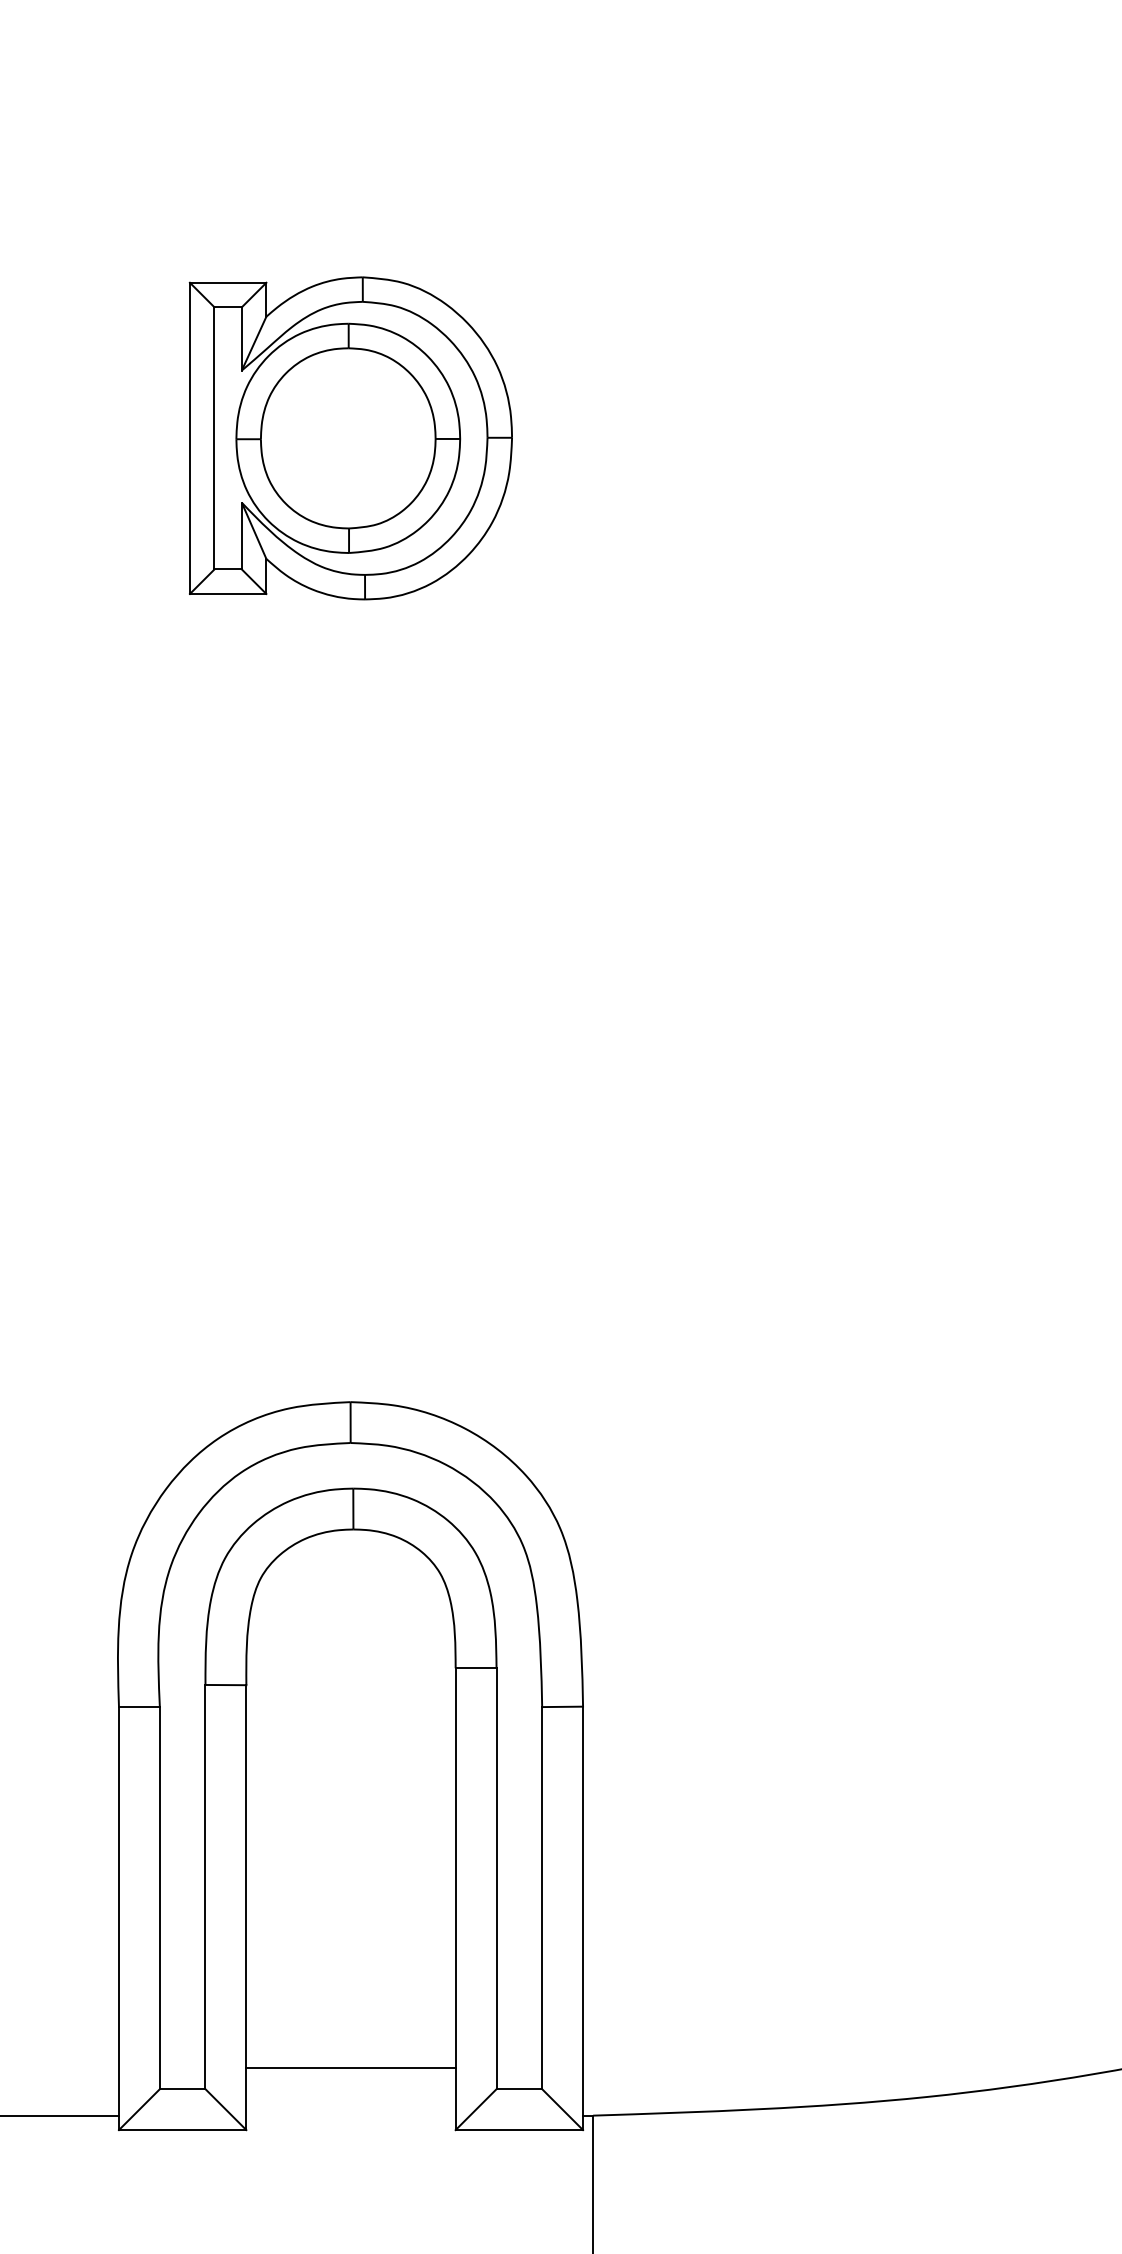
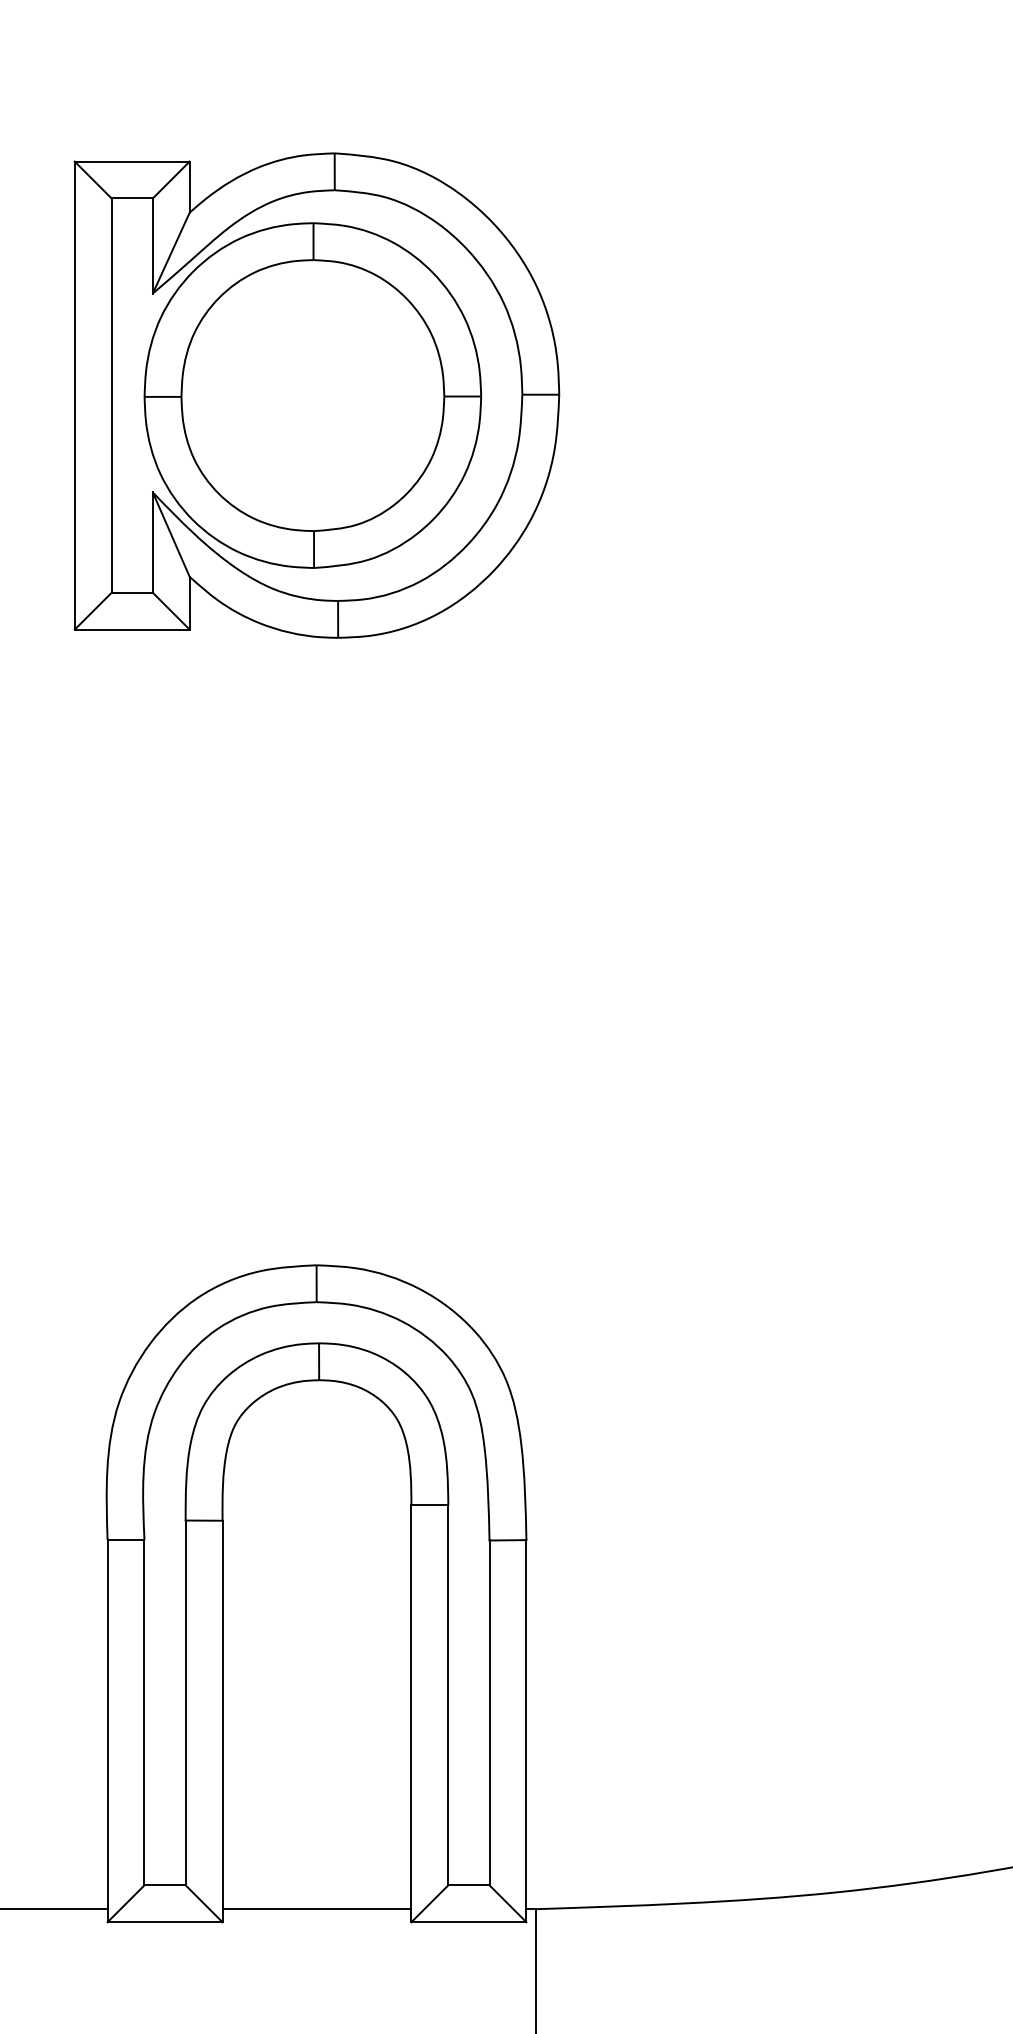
part: (350, 438) -> (316, 395), size x1.67
line: (350, 2068) -> (316, 1909), moved

